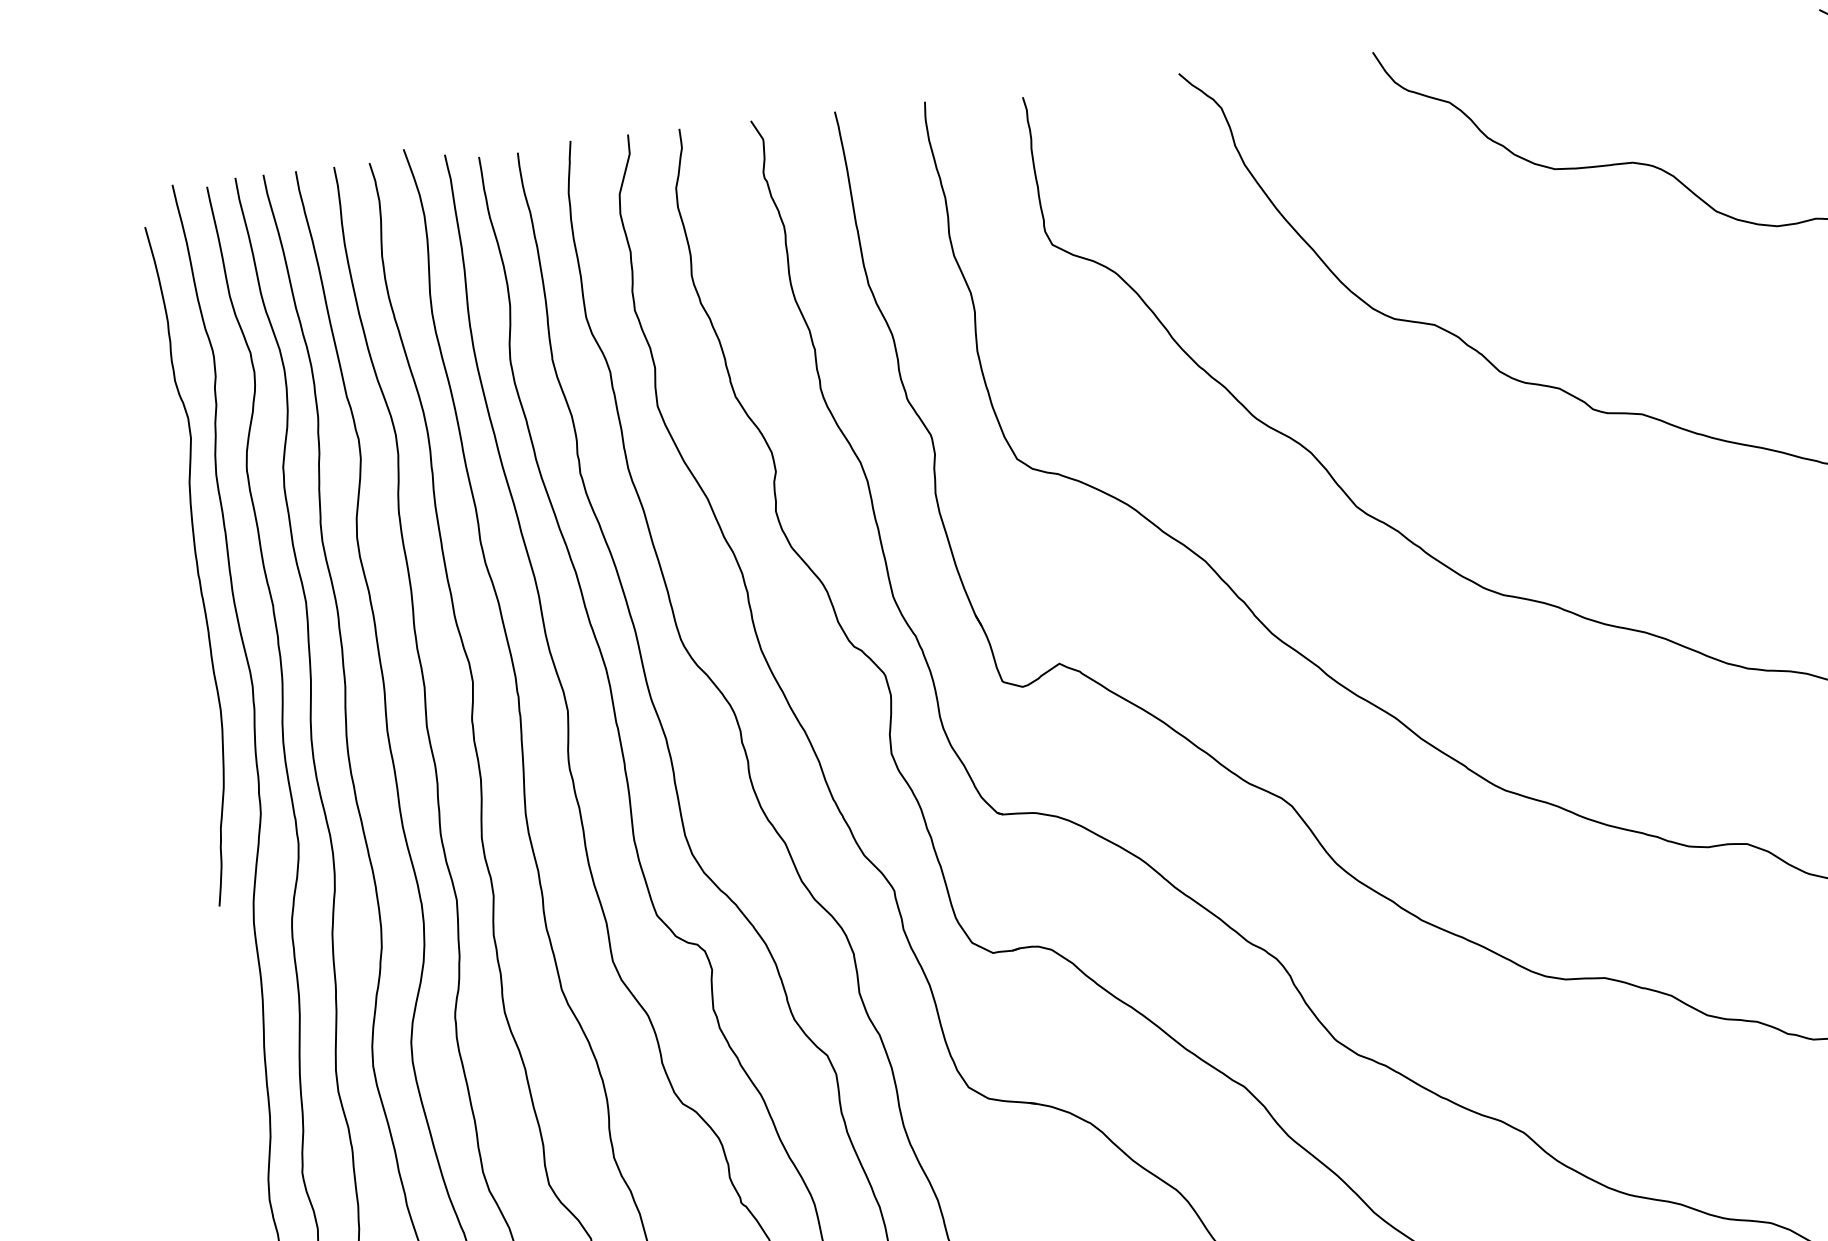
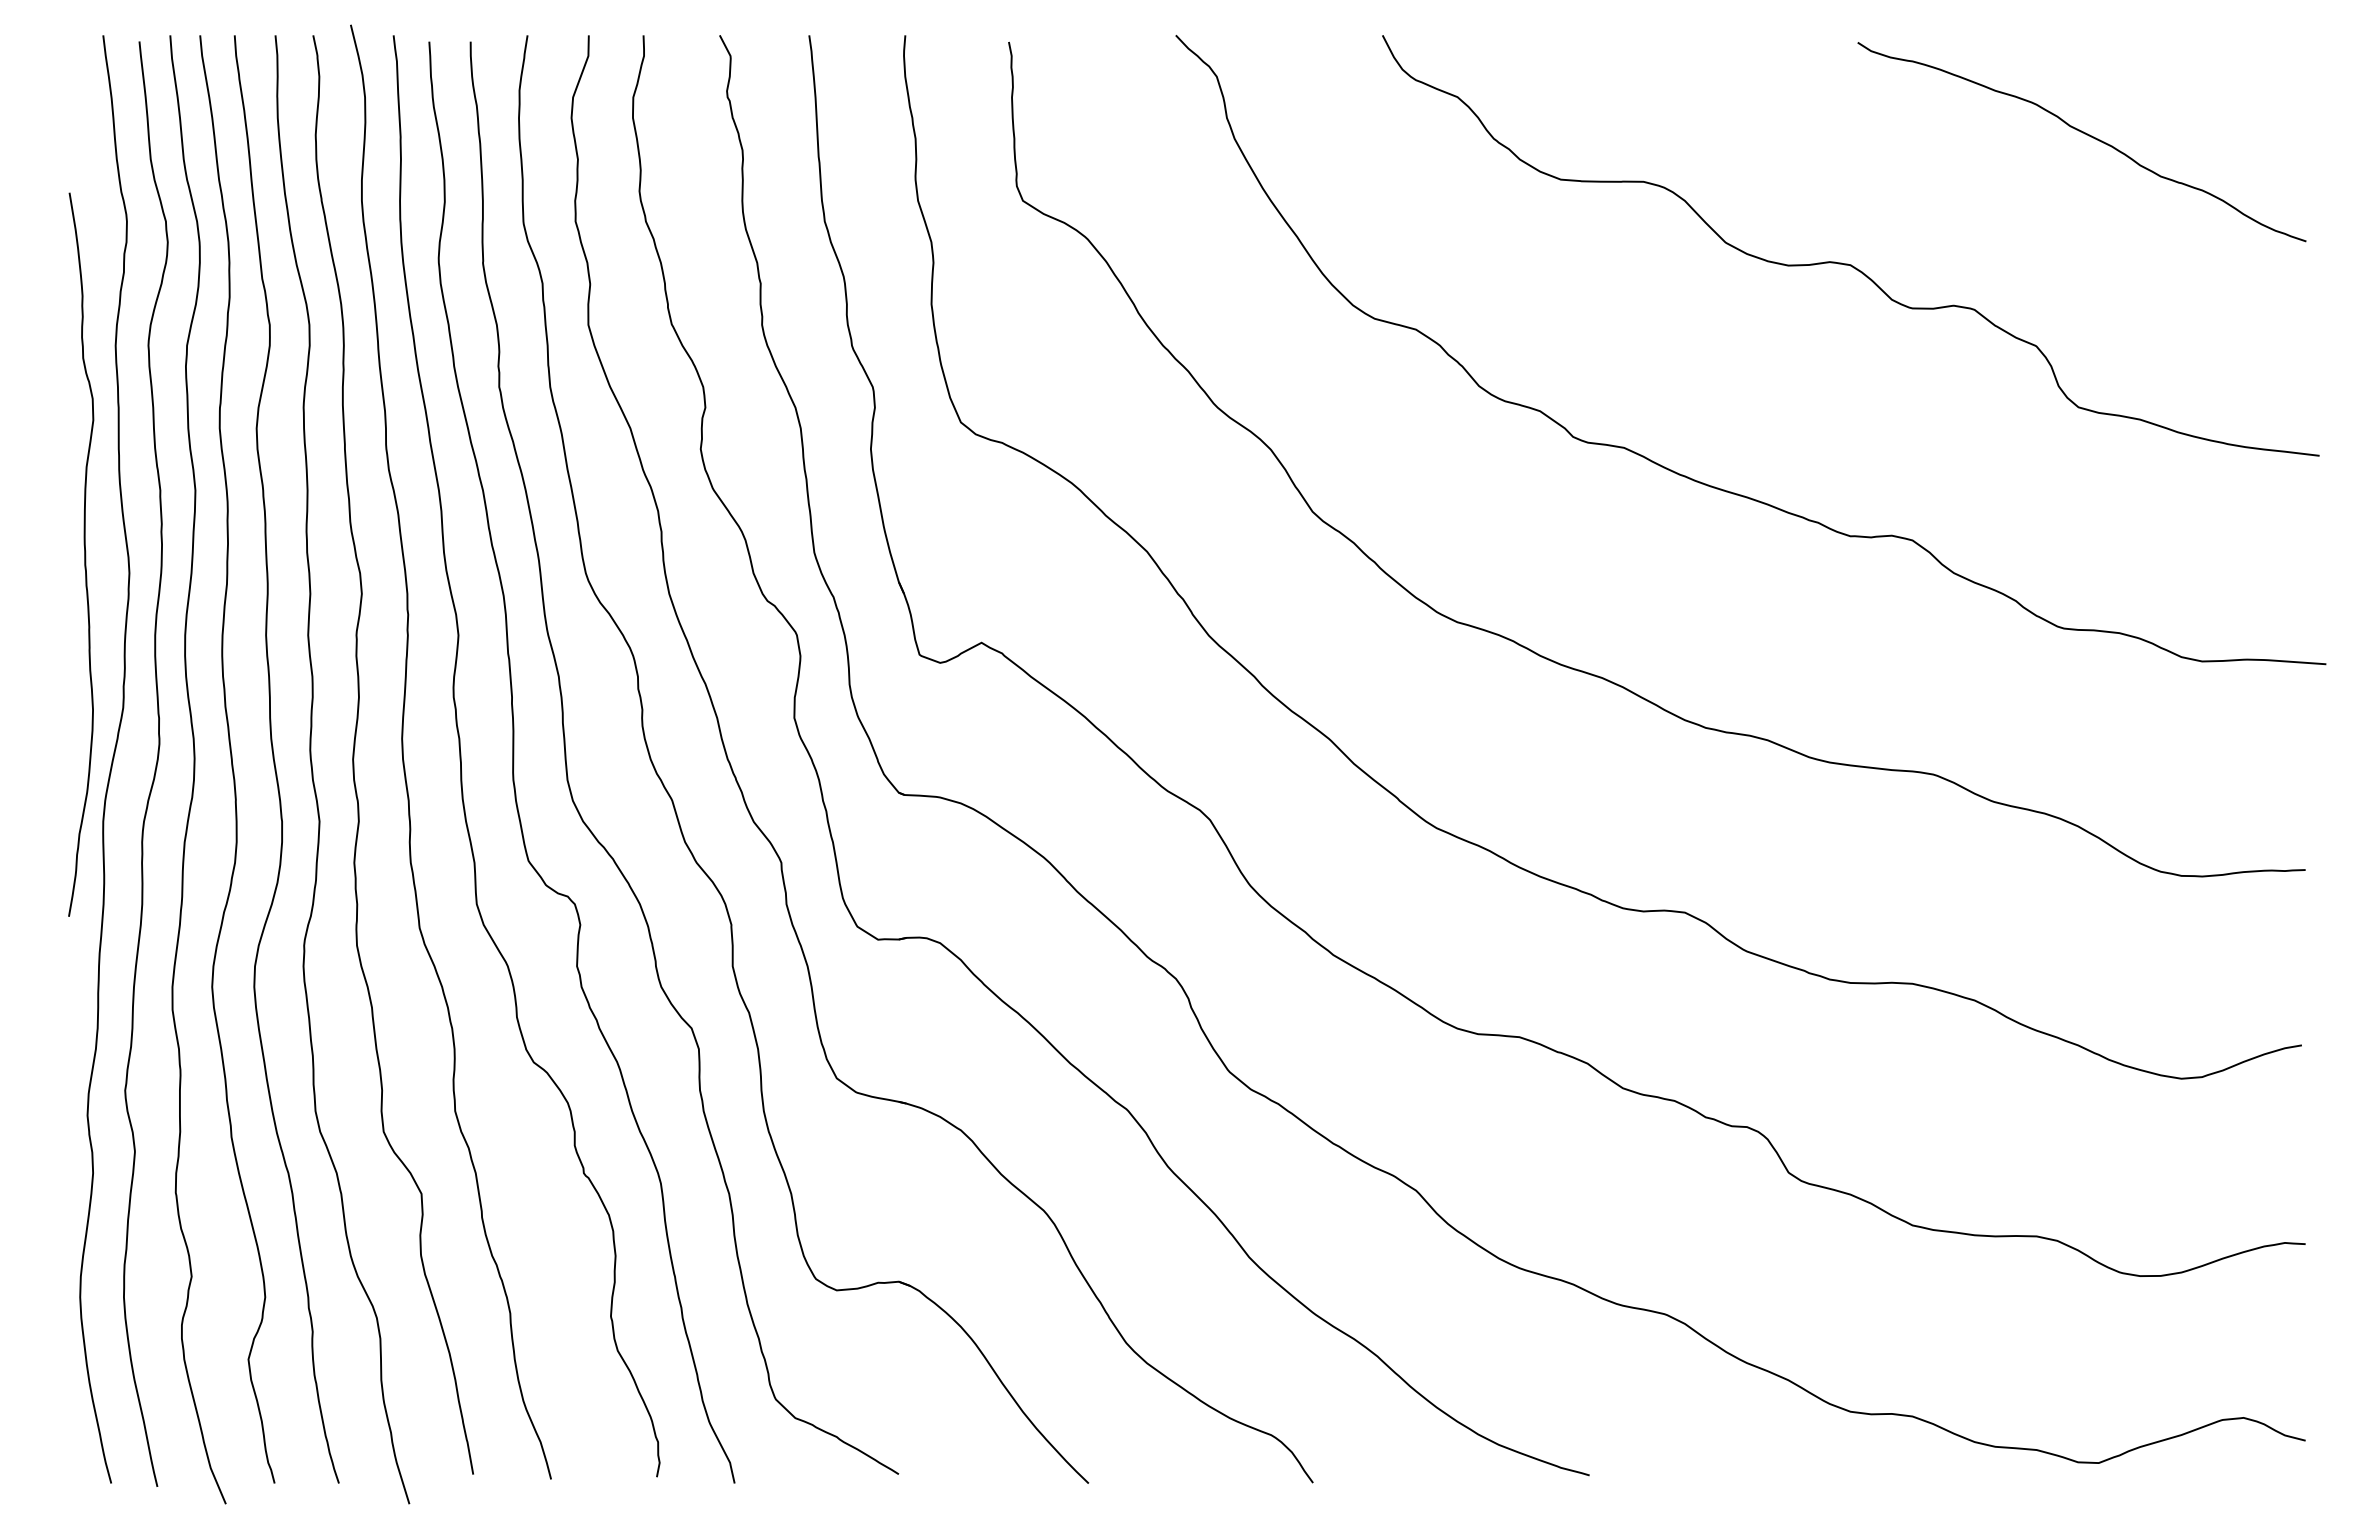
curve: (196, 564) -> (84, 554), moved

